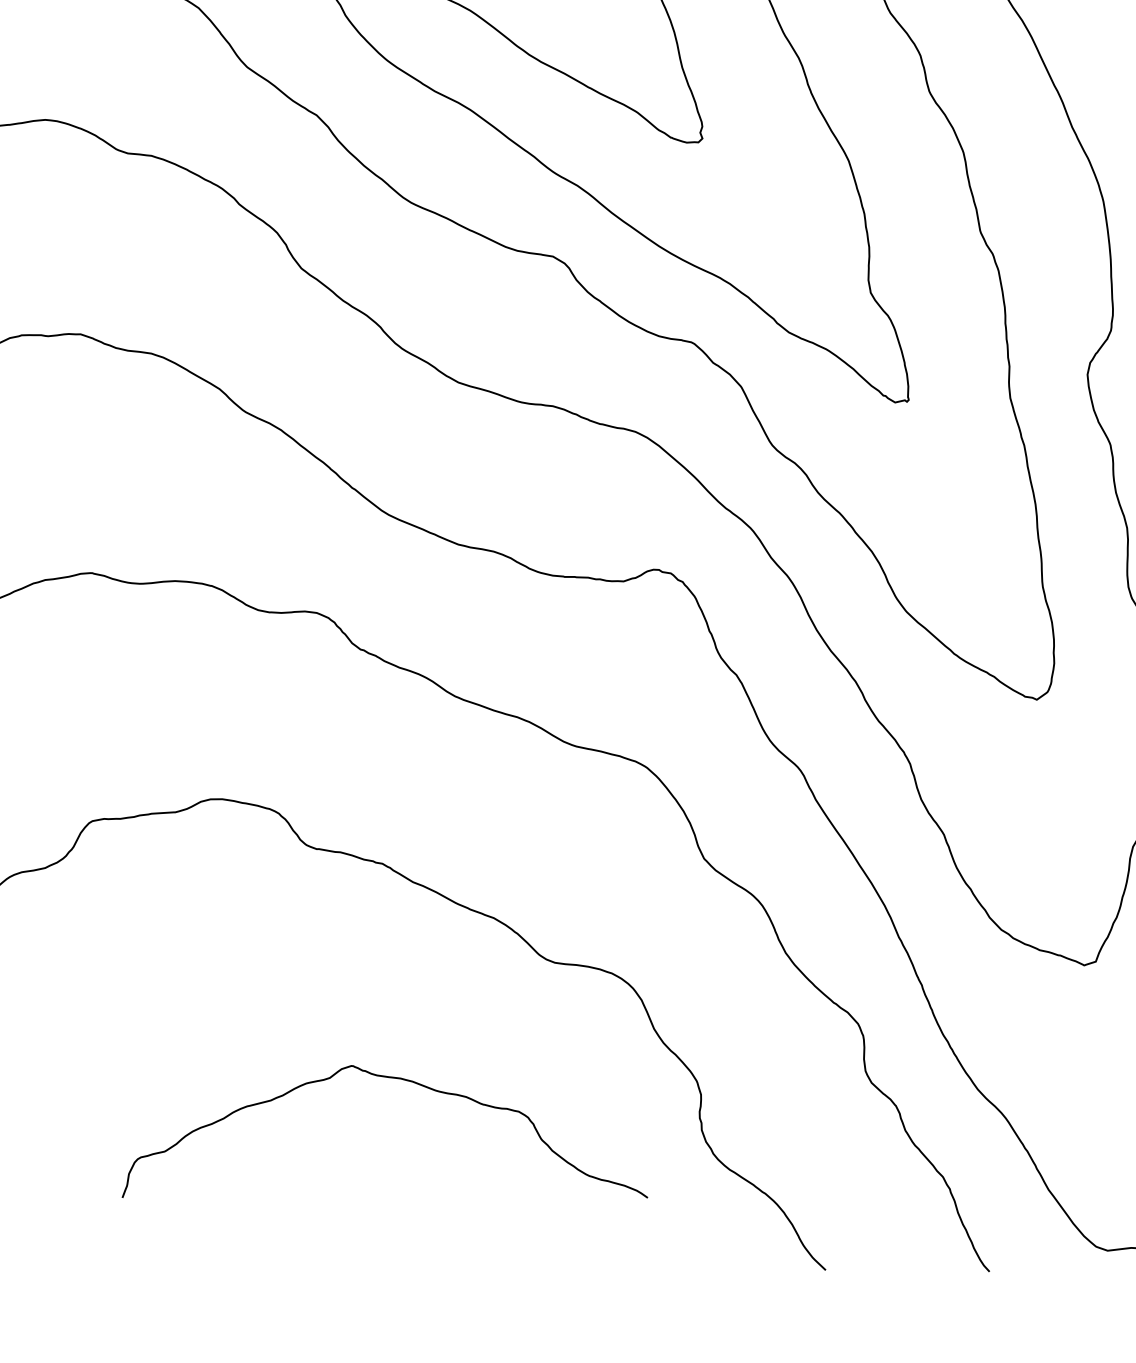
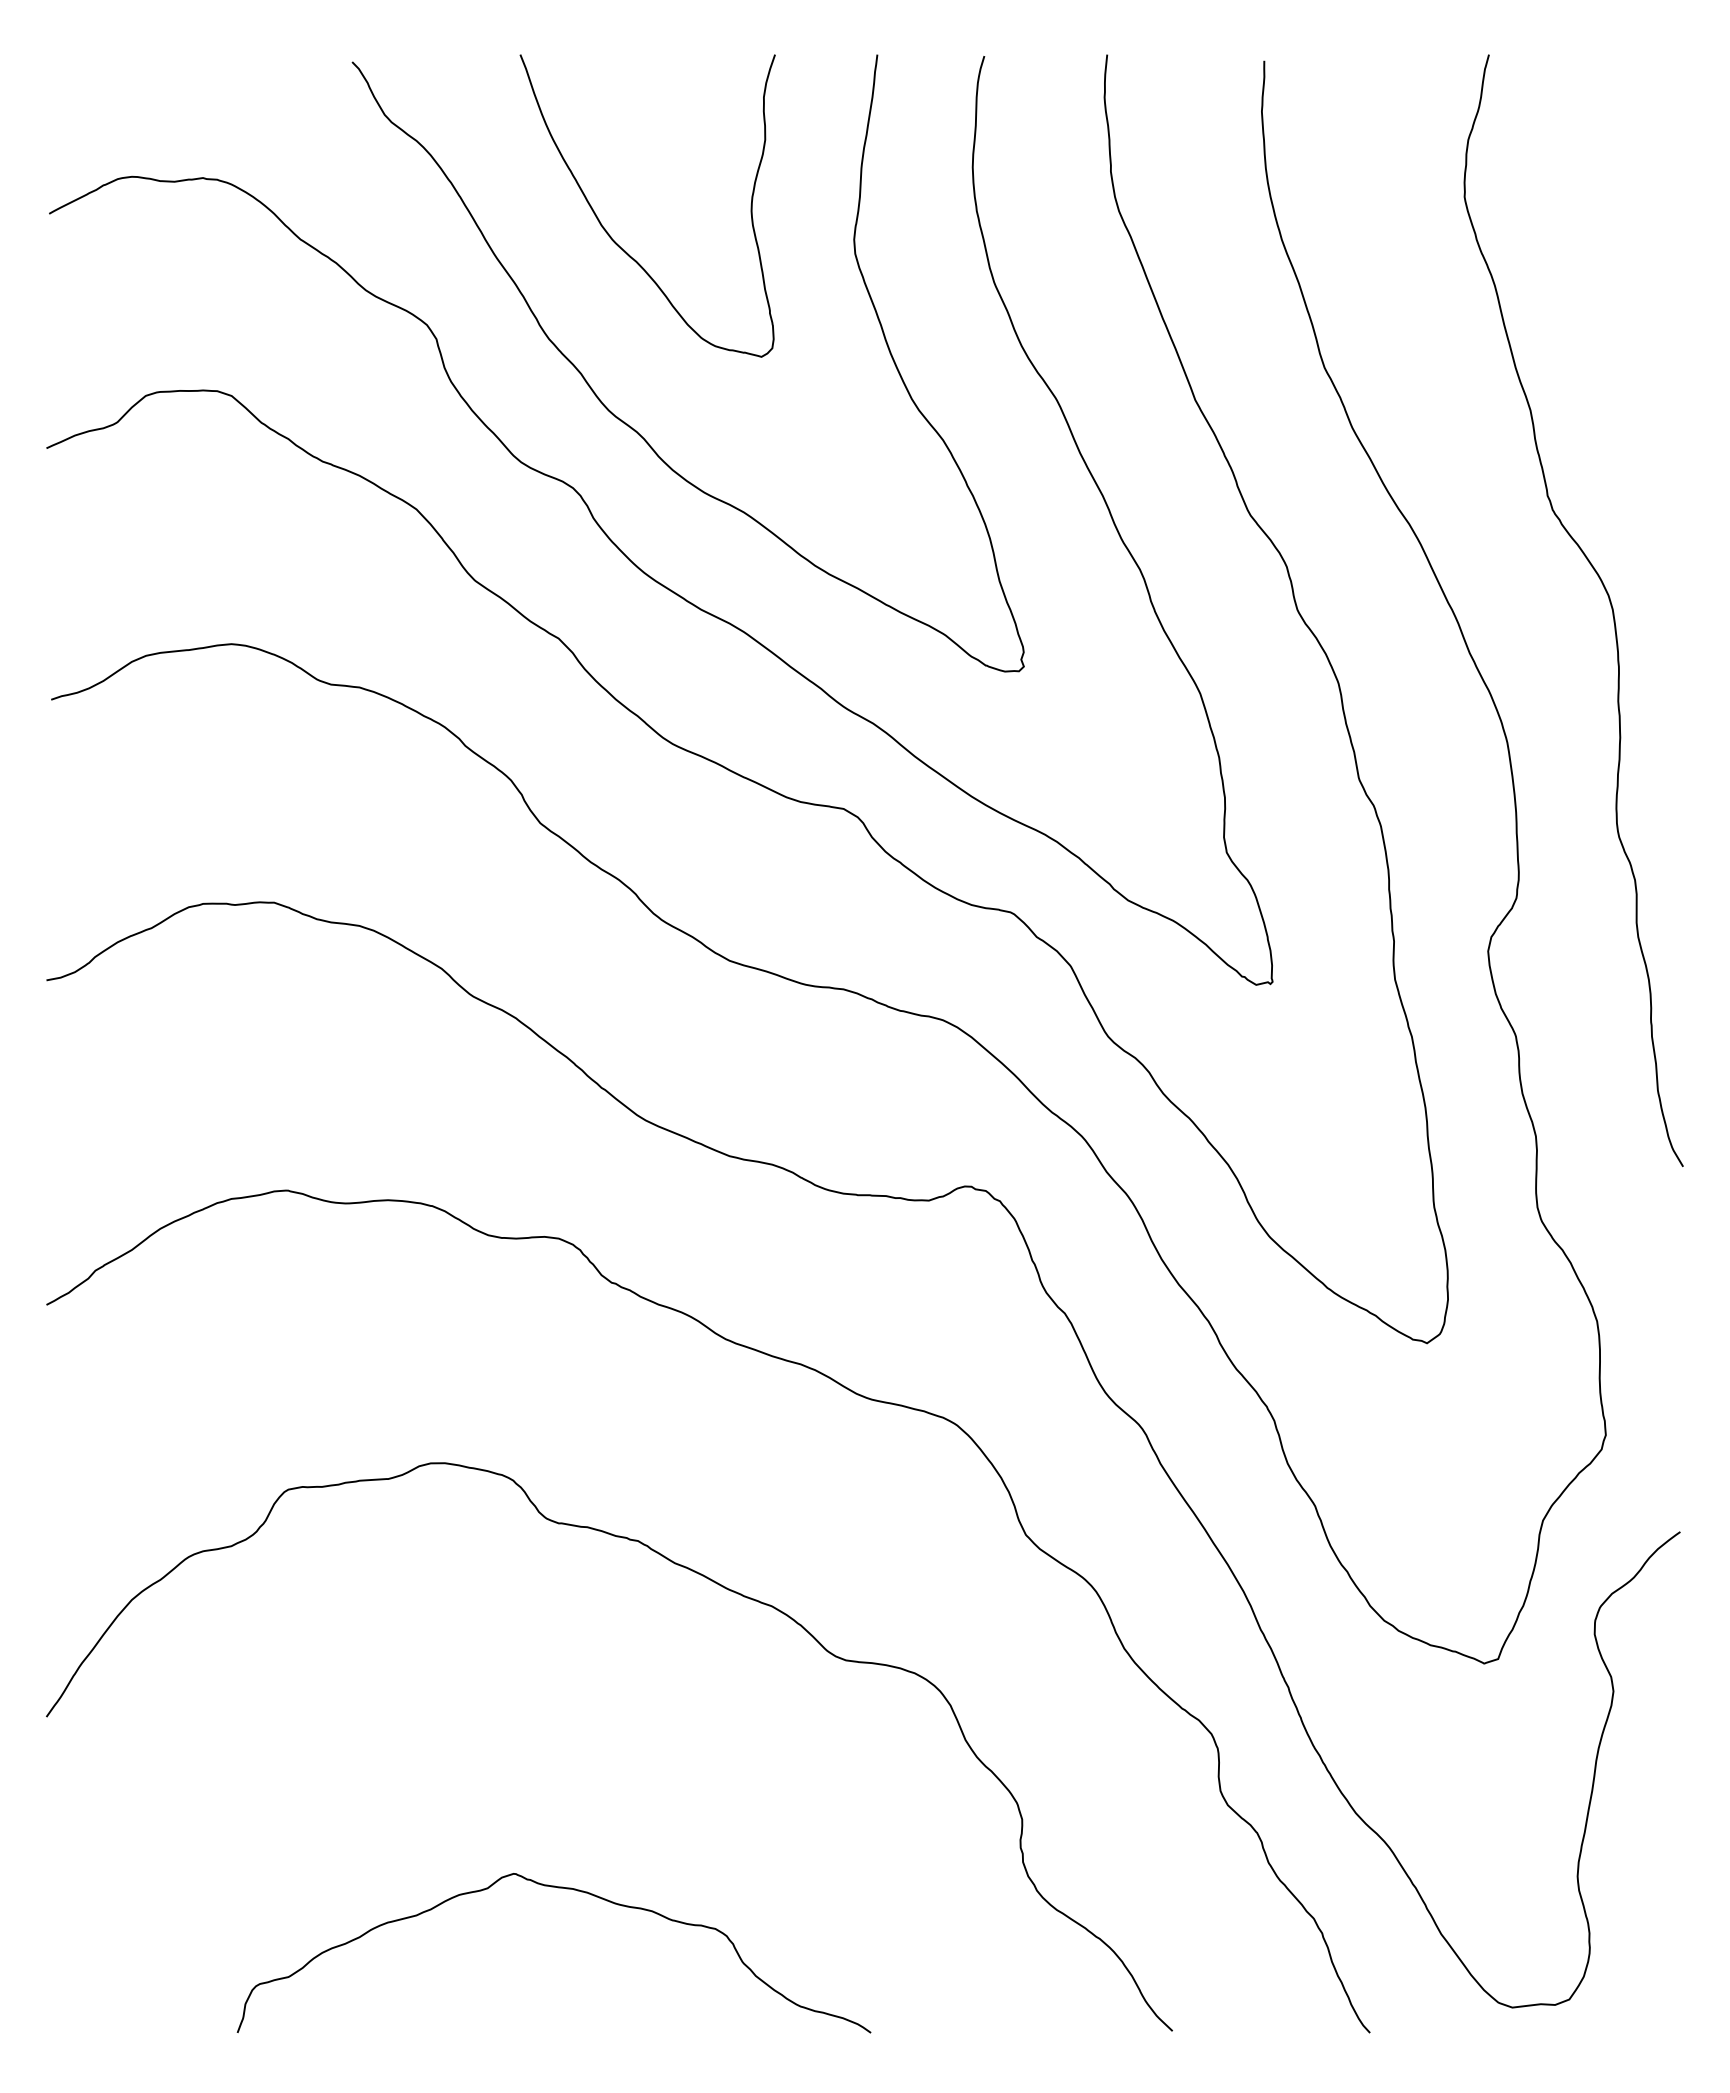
curve: (388, 1078) -> (558, 1888), moved

